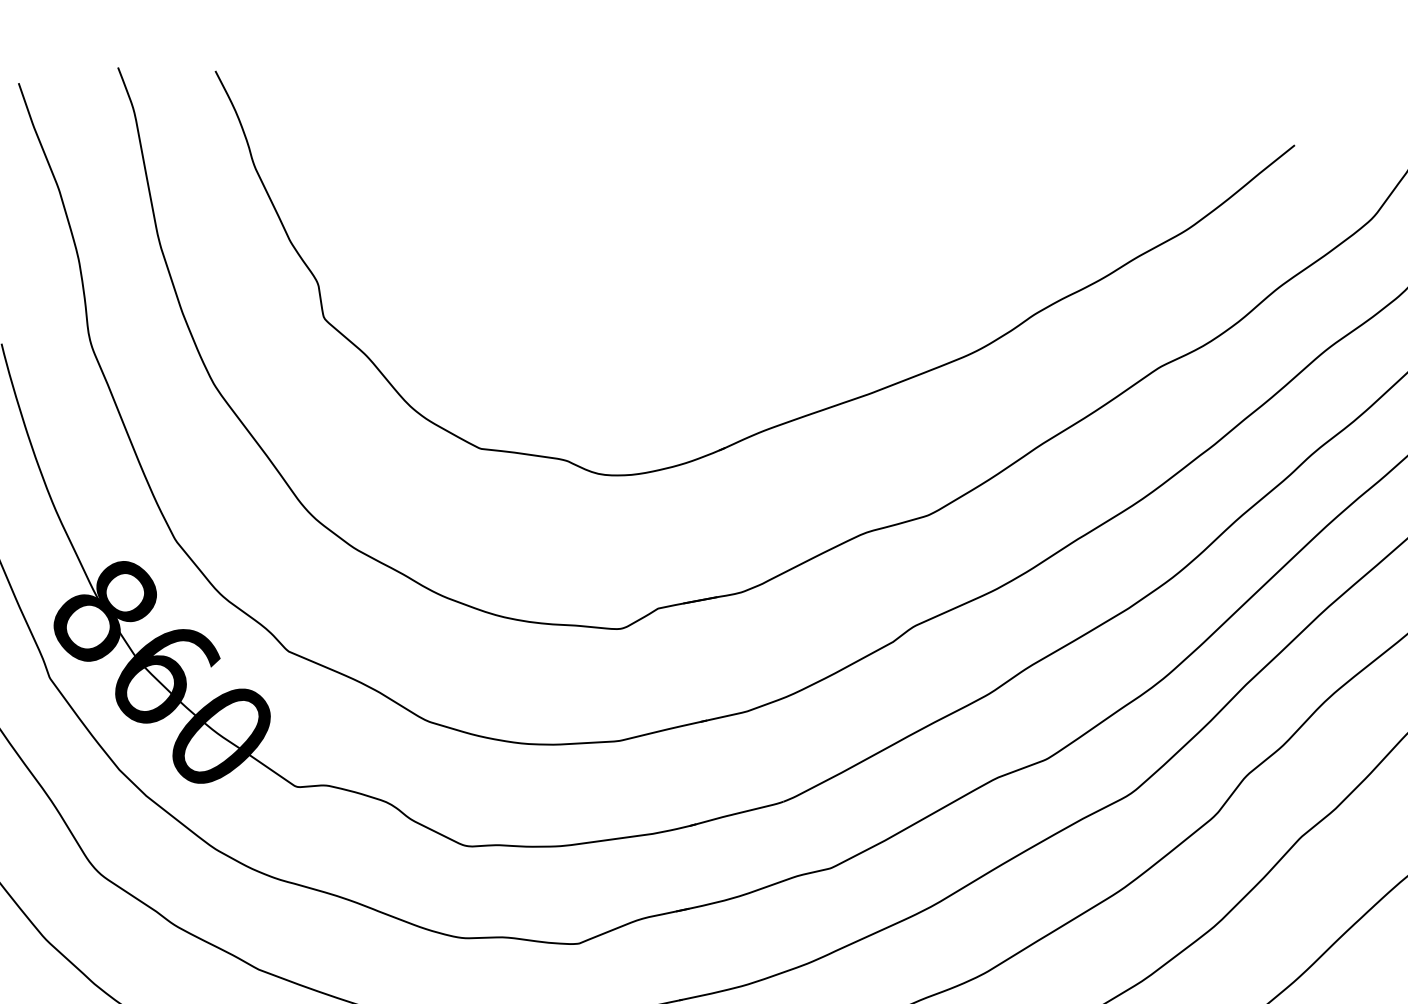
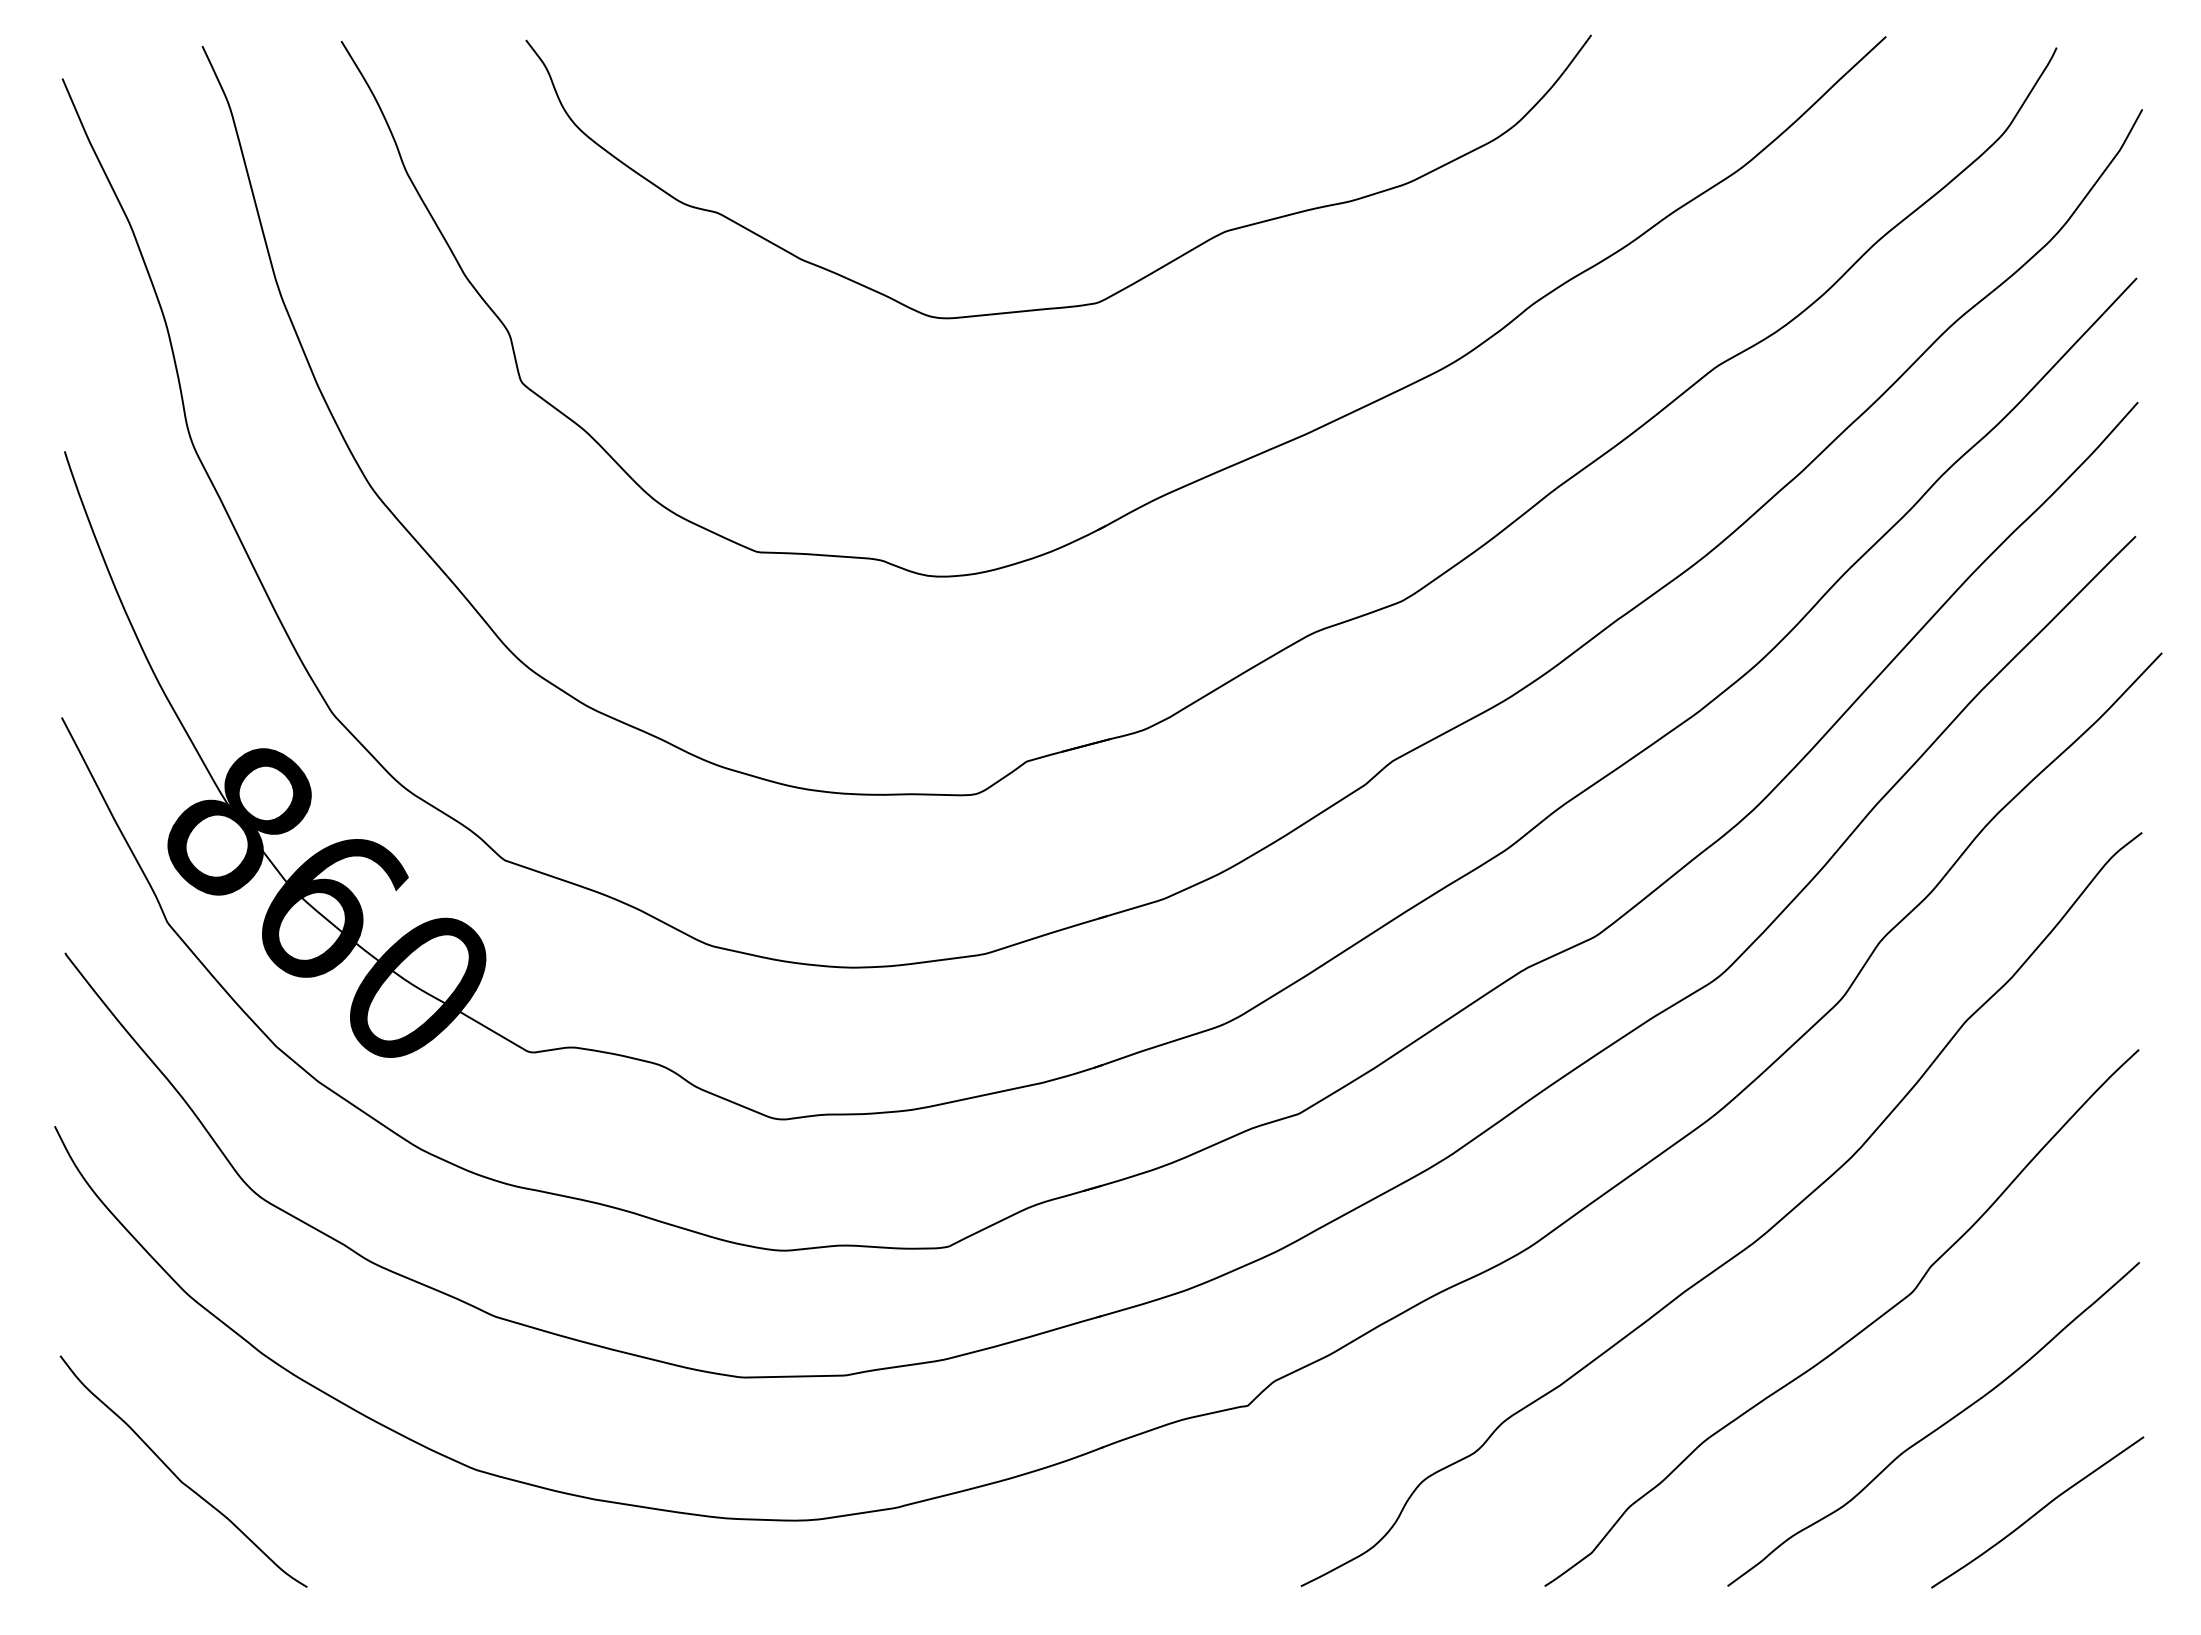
part: (747, 283) -> (1120, 289), added

